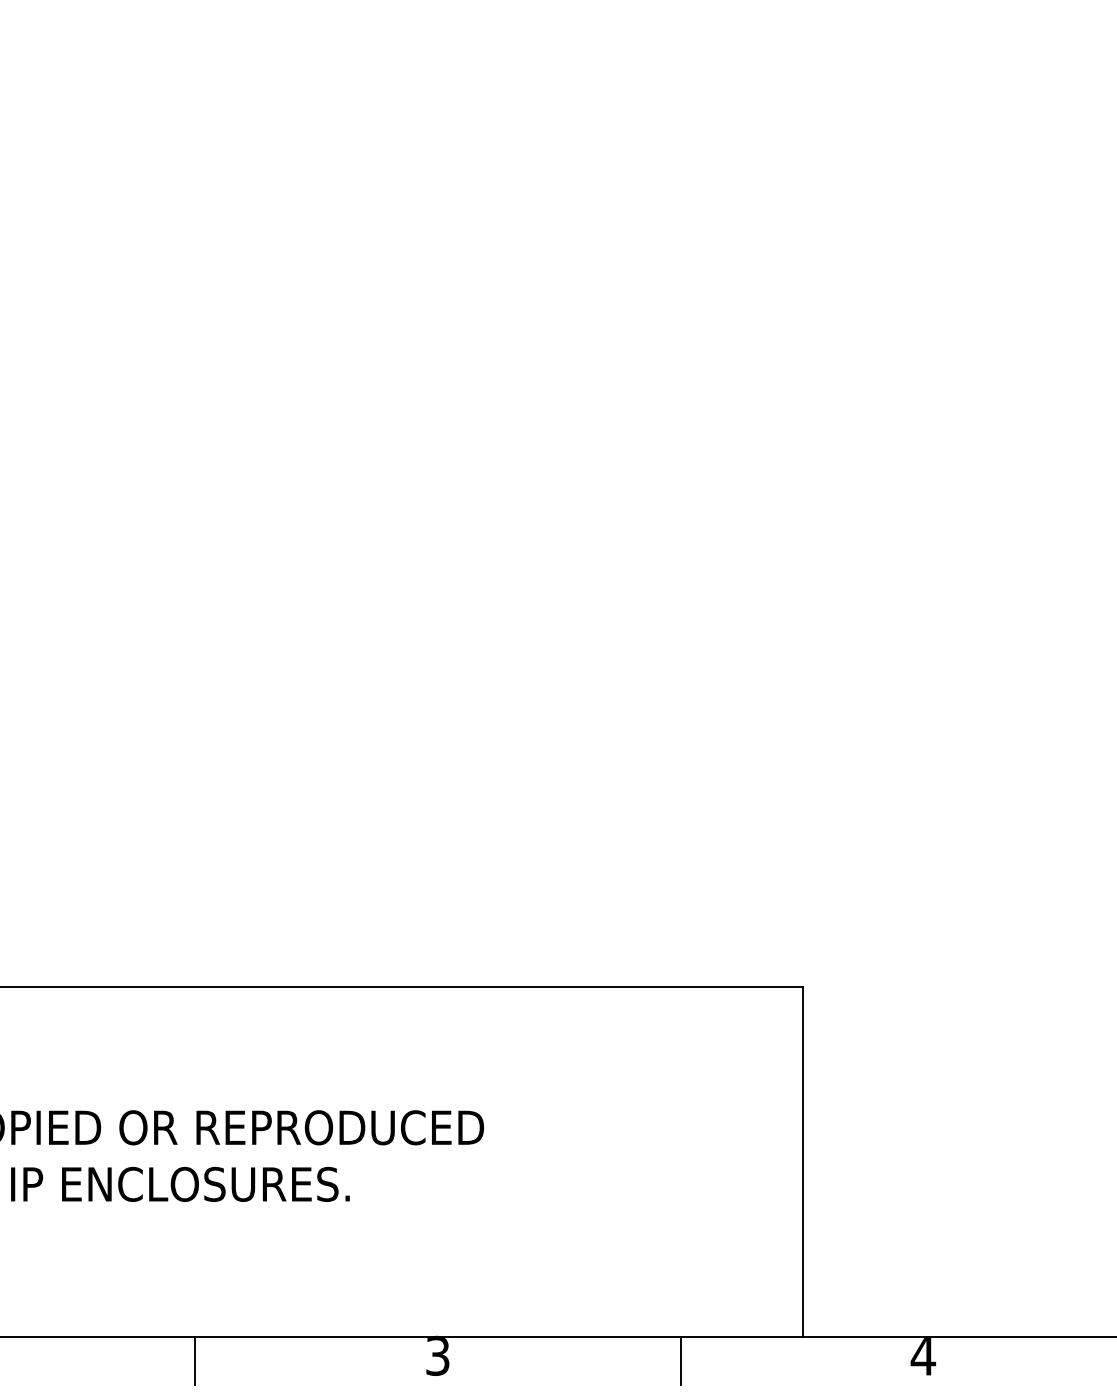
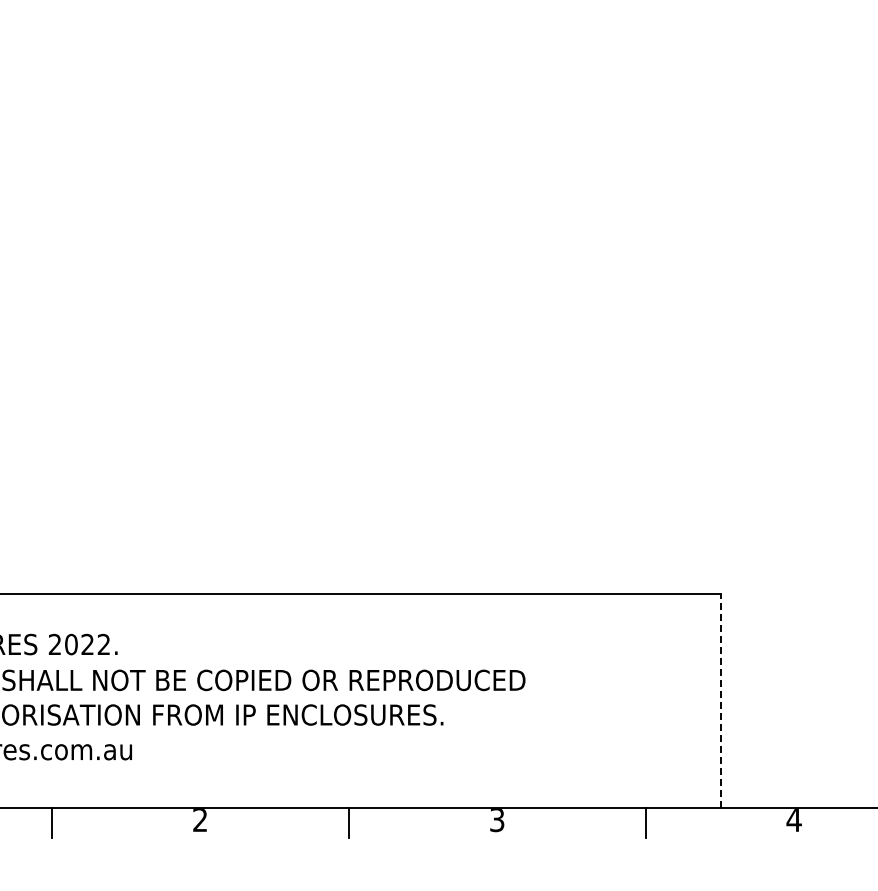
line: (802, 1162) -> (720, 701), solid -> dashed

